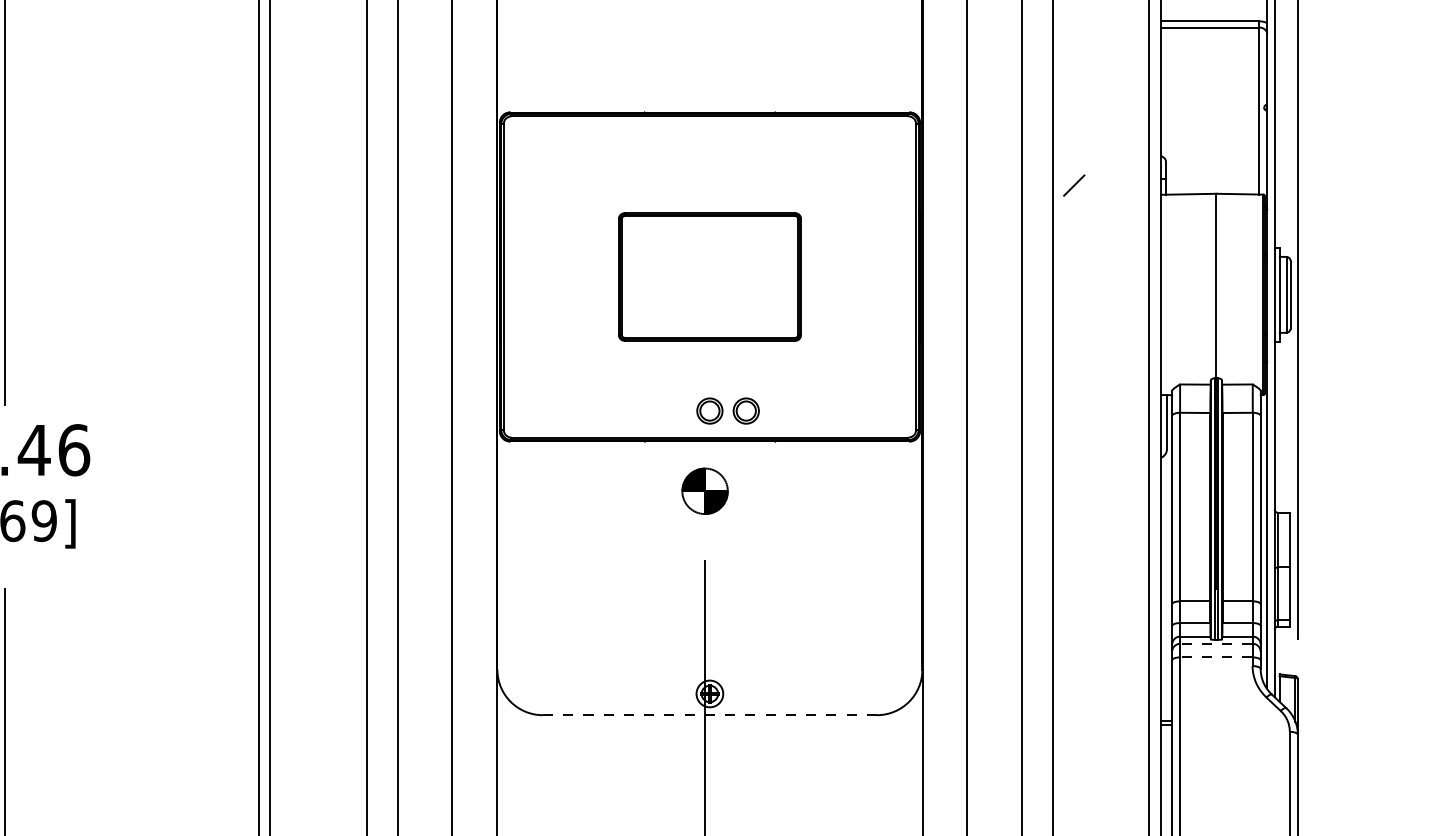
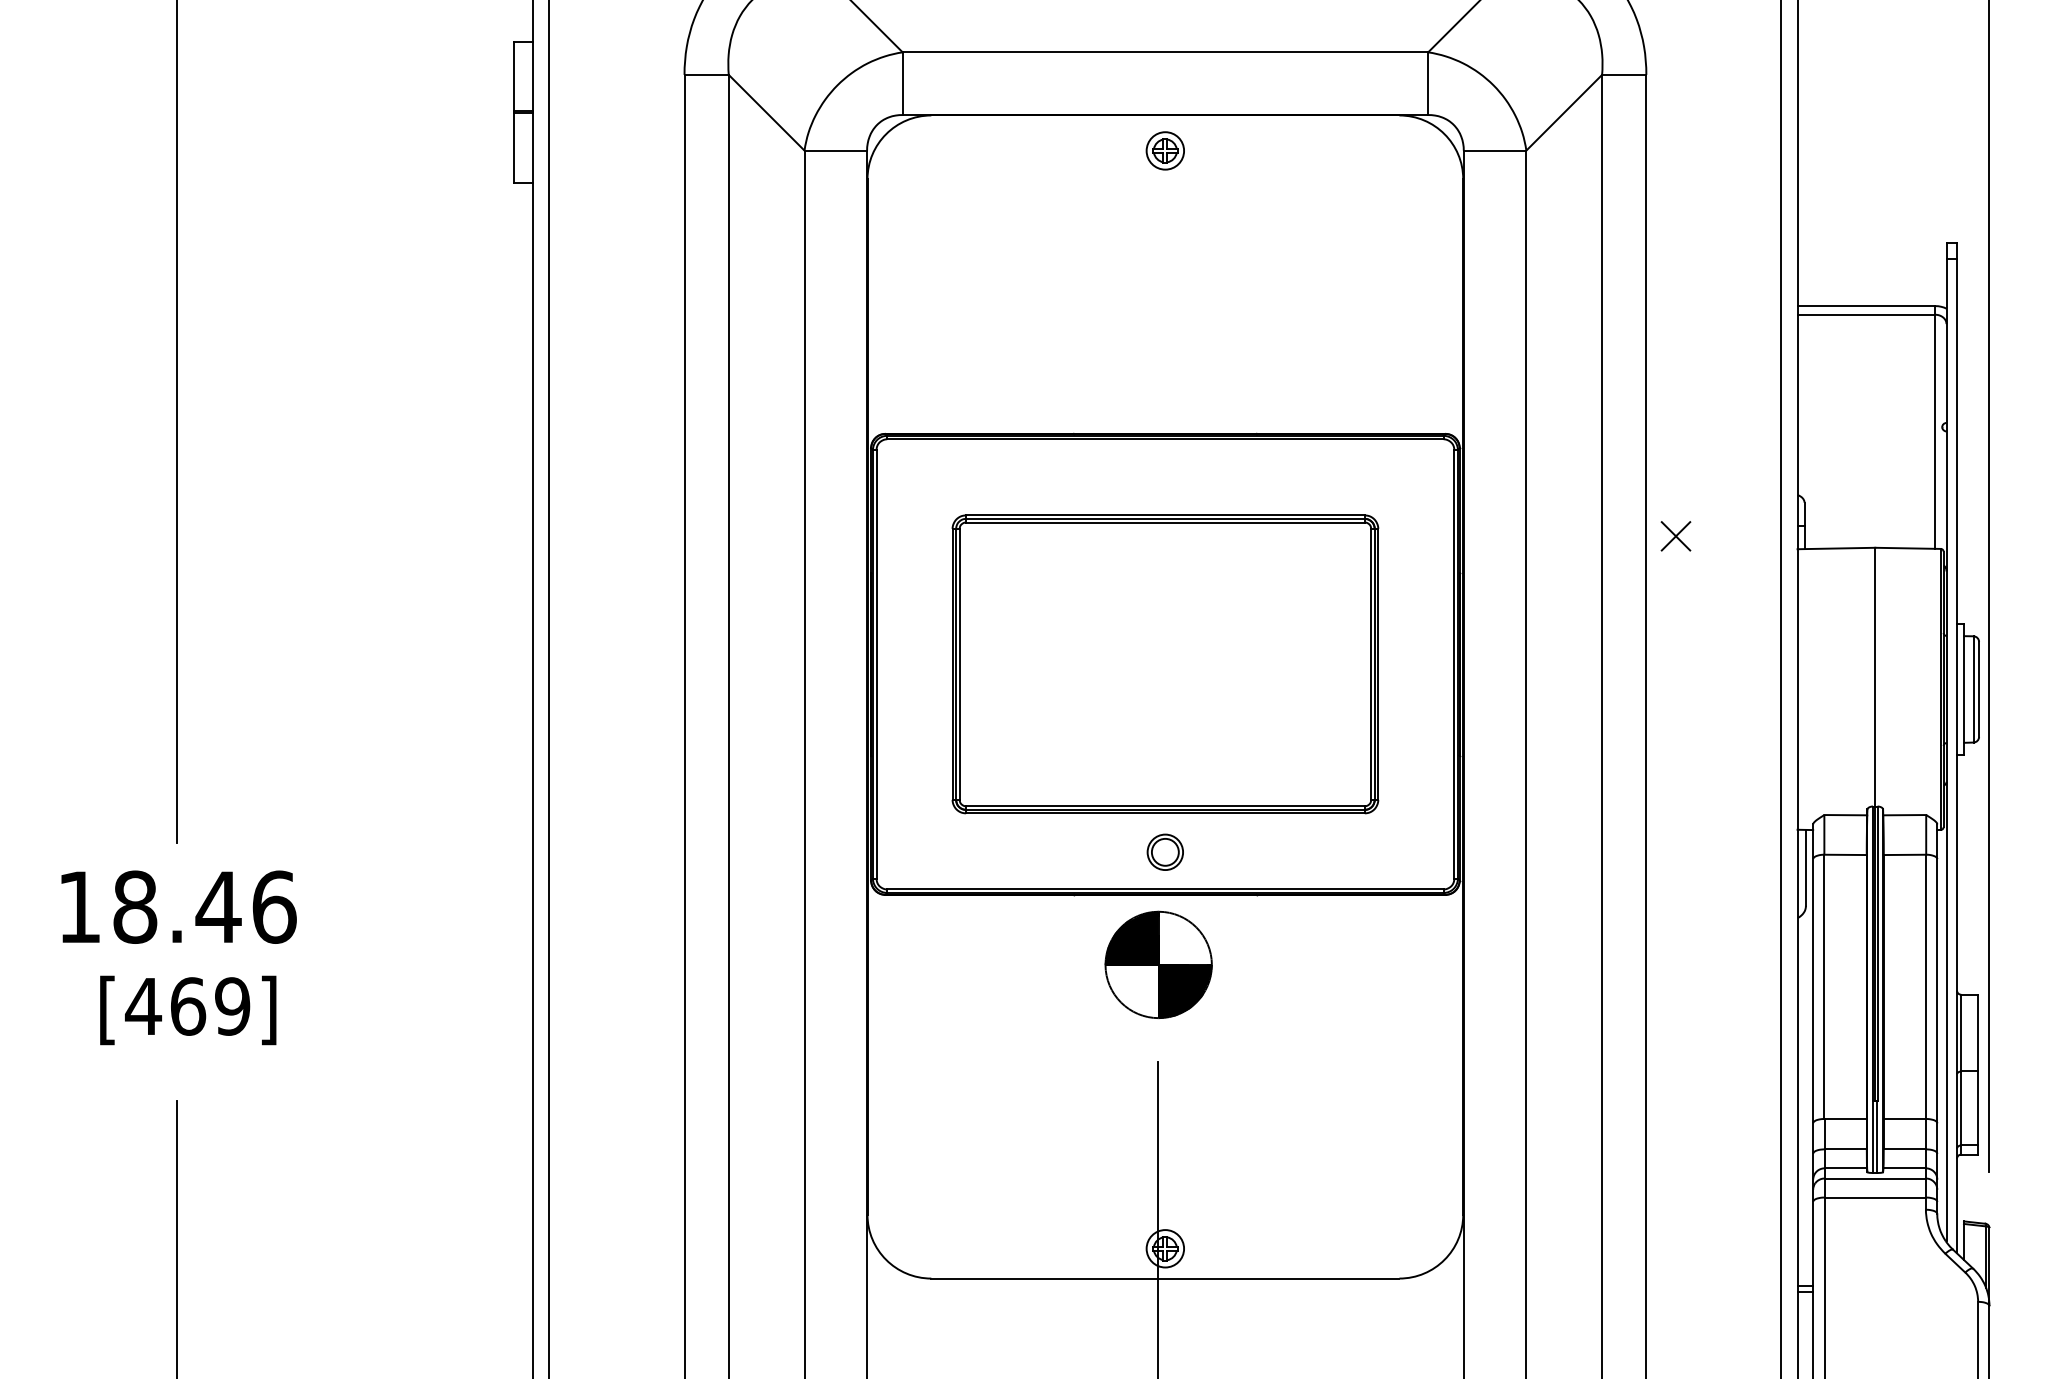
line: (1073, 185) -> (1675, 536), added
part: (710, 277) -> (1165, 664), size x1.67
part: (745, 410) -> (1215, 851), removed
part: (705, 491) -> (1158, 964), size x1.67
line: (1216, 643) -> (1875, 1178), dashed -> solid
line: (1216, 657) -> (1875, 1197), dashed -> solid
line: (710, 715) -> (1165, 1278), dashed -> solid

